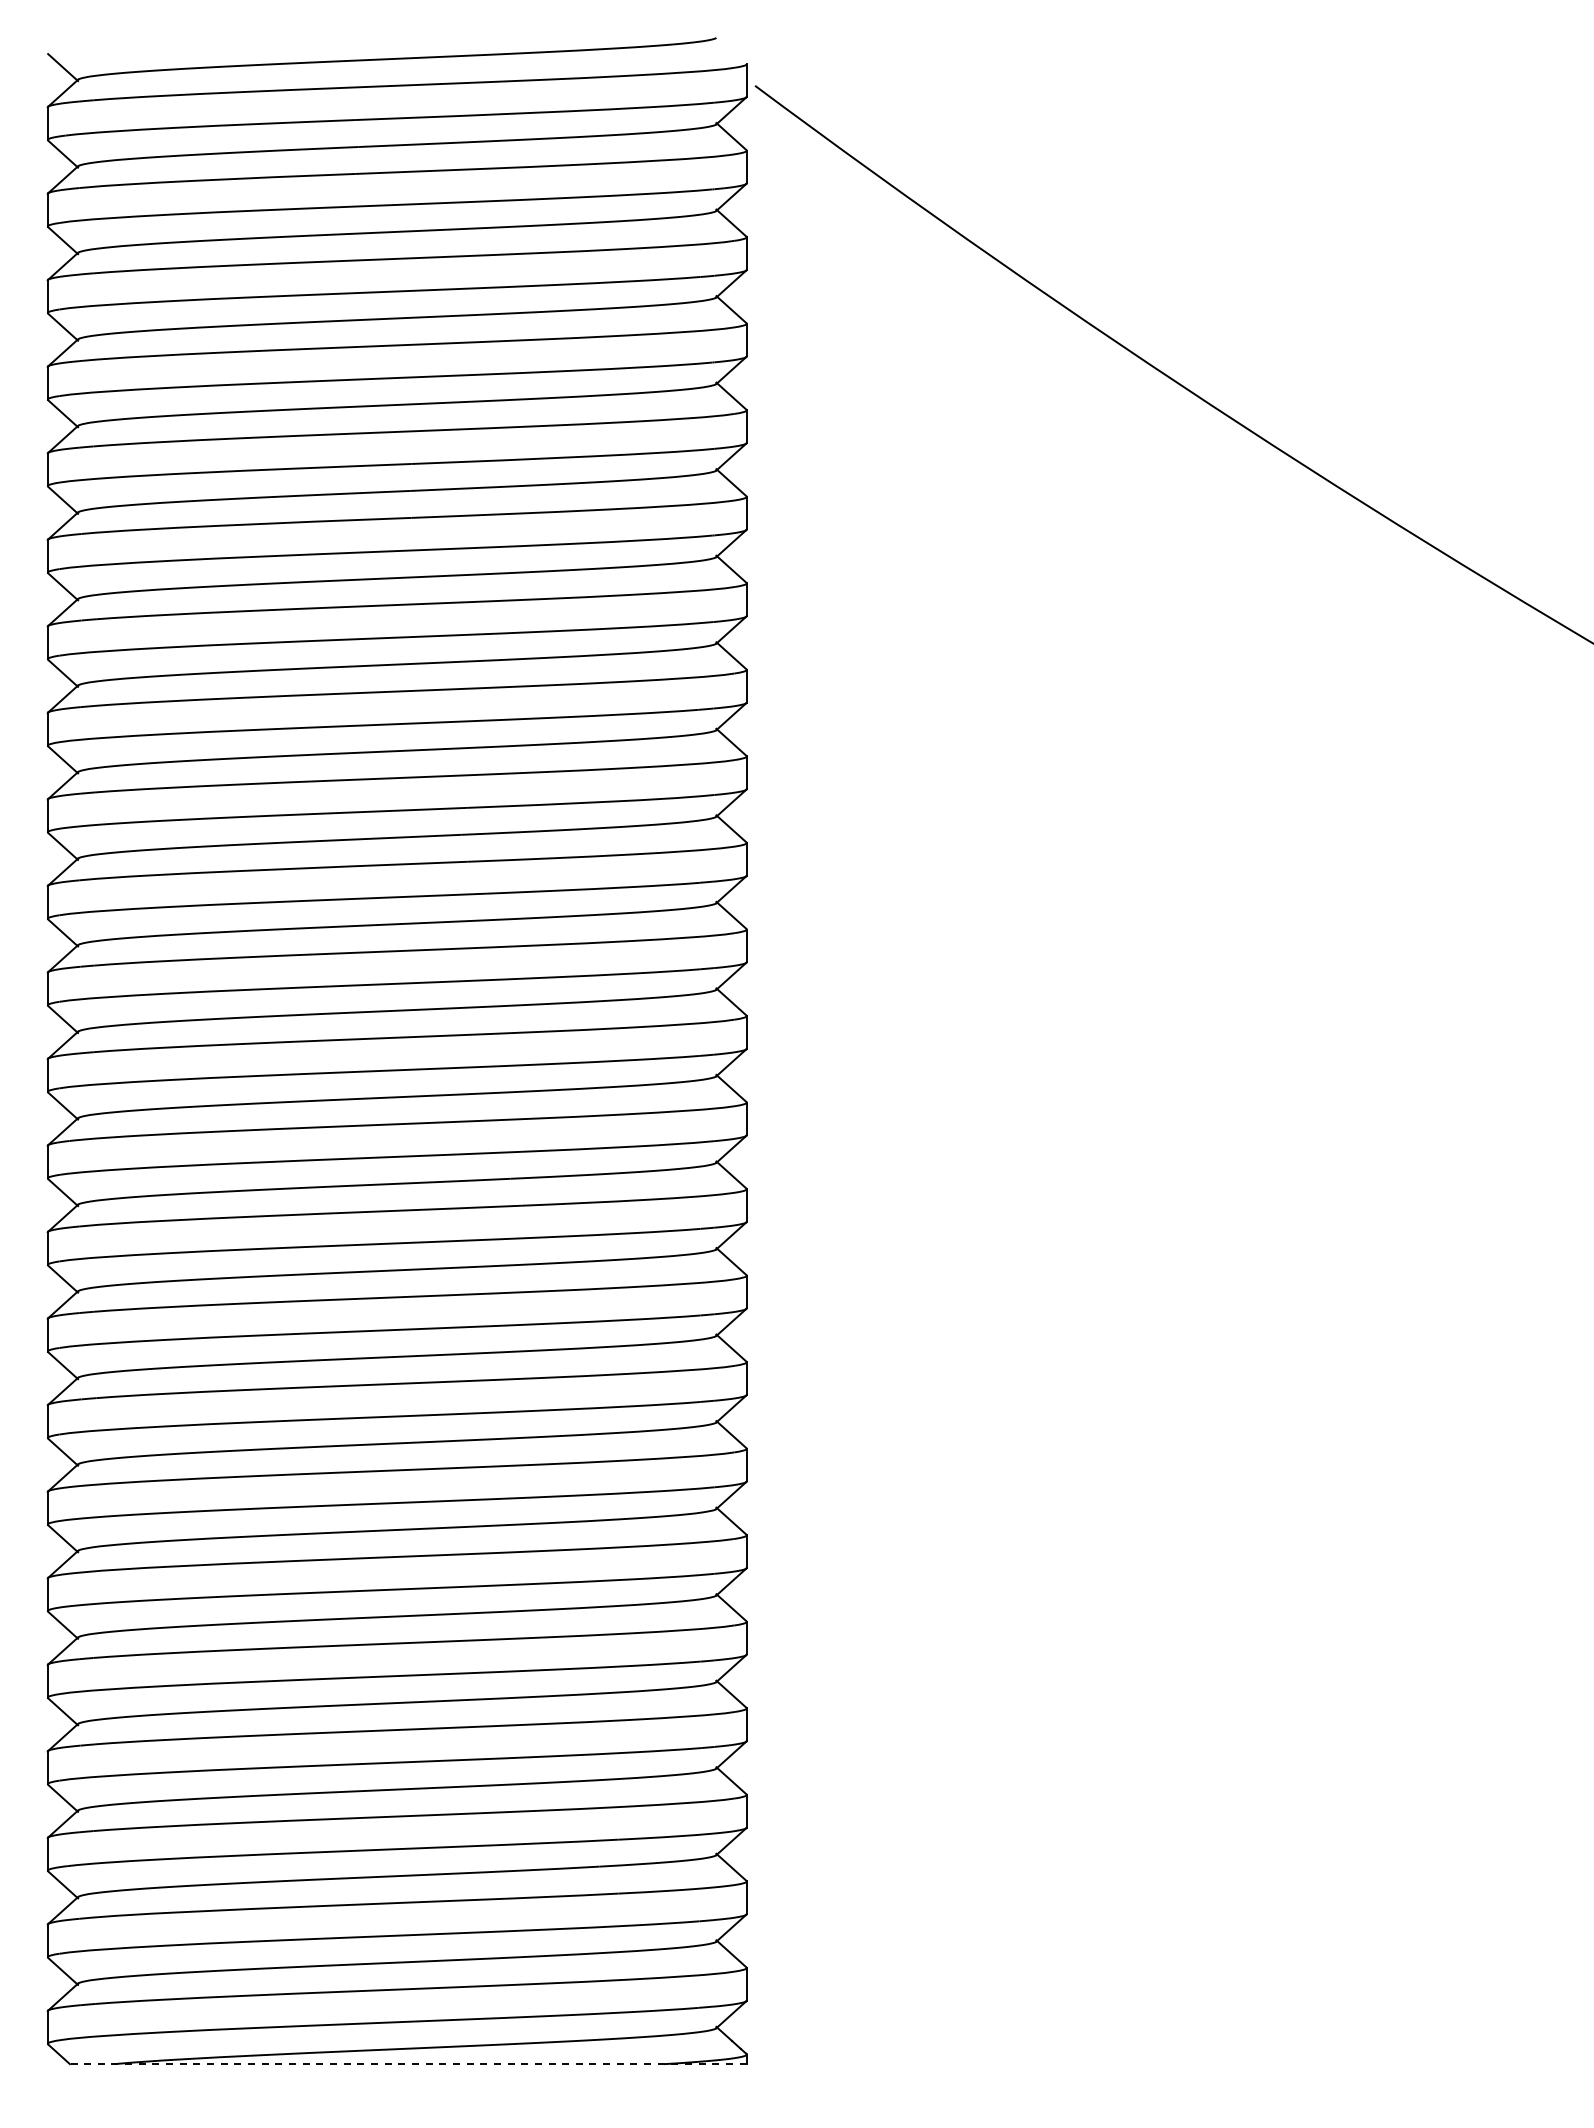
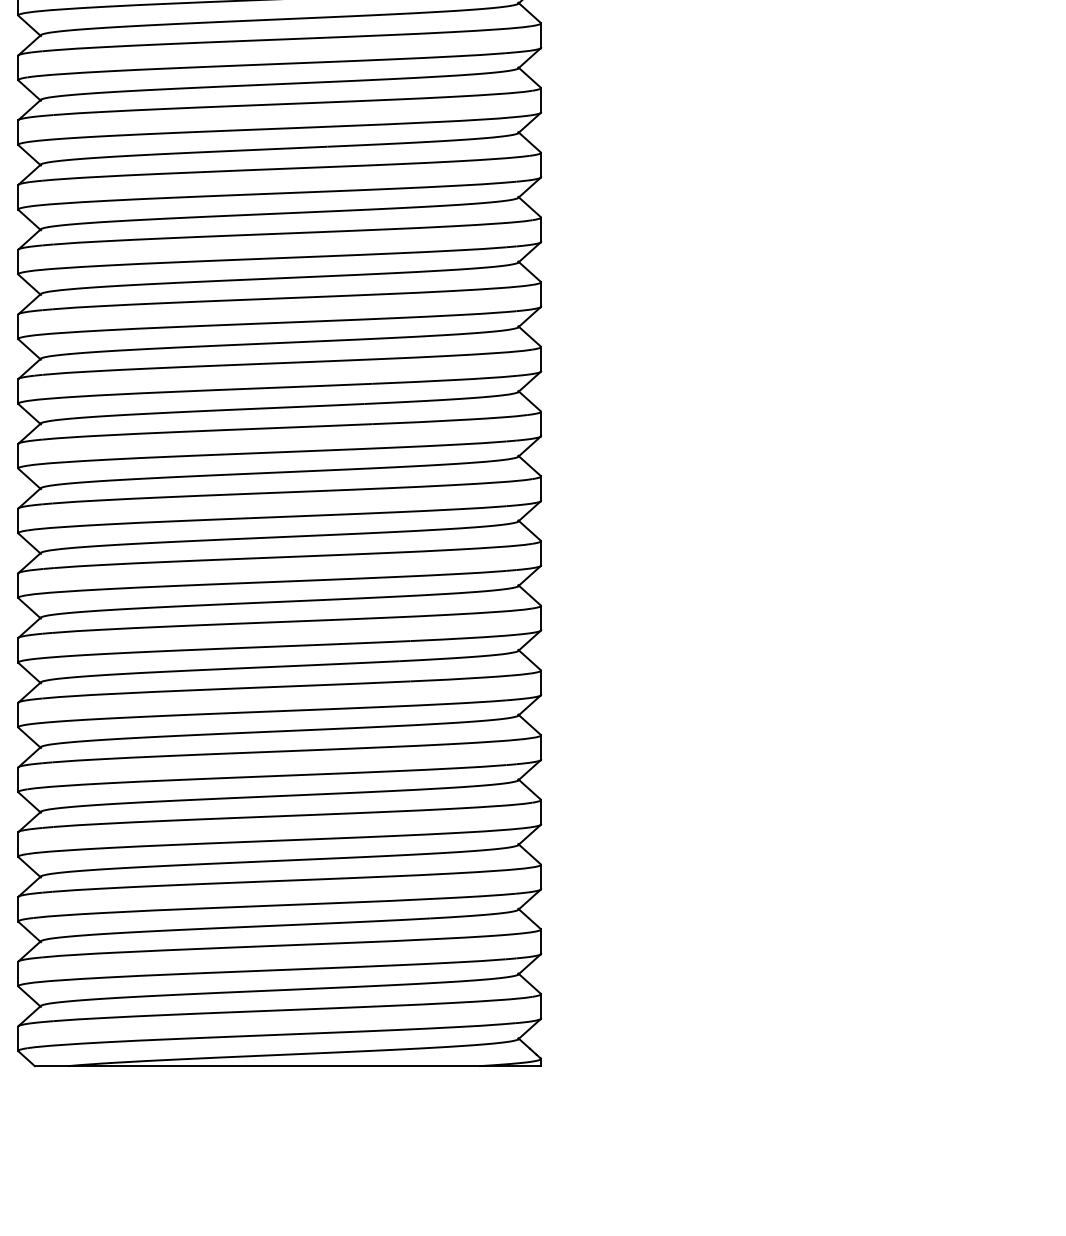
line: (407, 2064) -> (287, 1066), dashed -> solid

